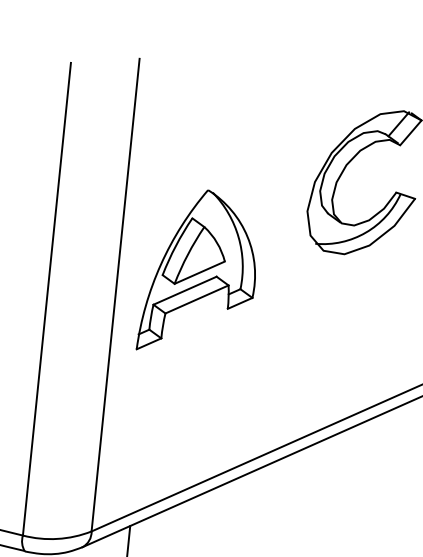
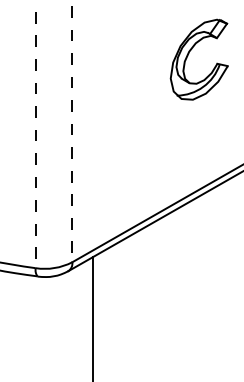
part: (200, 272) -> (116, 117), removed
line: (115, 295) -> (72, 134), solid -> dashed
line: (46, 299) -> (35, 140), solid -> dashed

